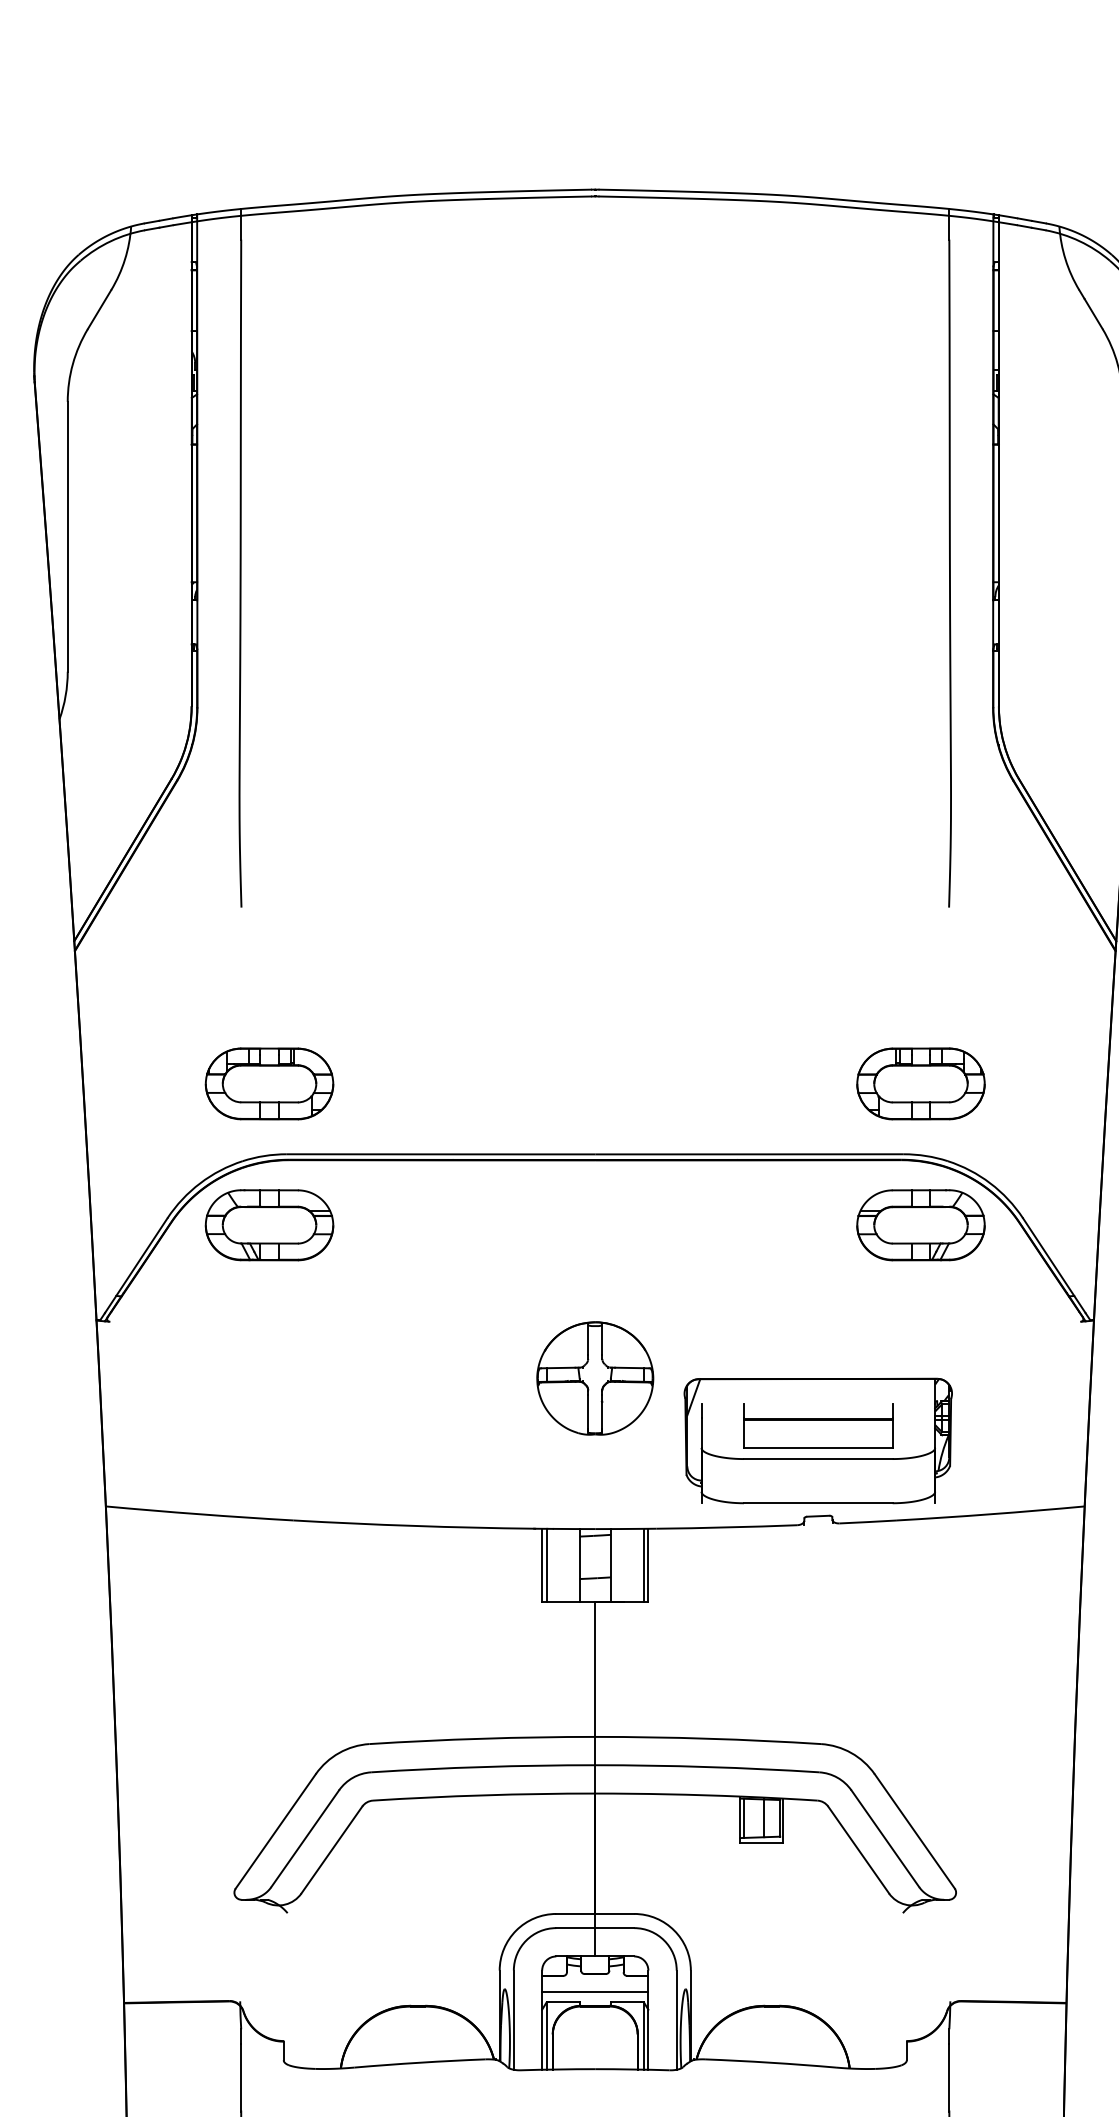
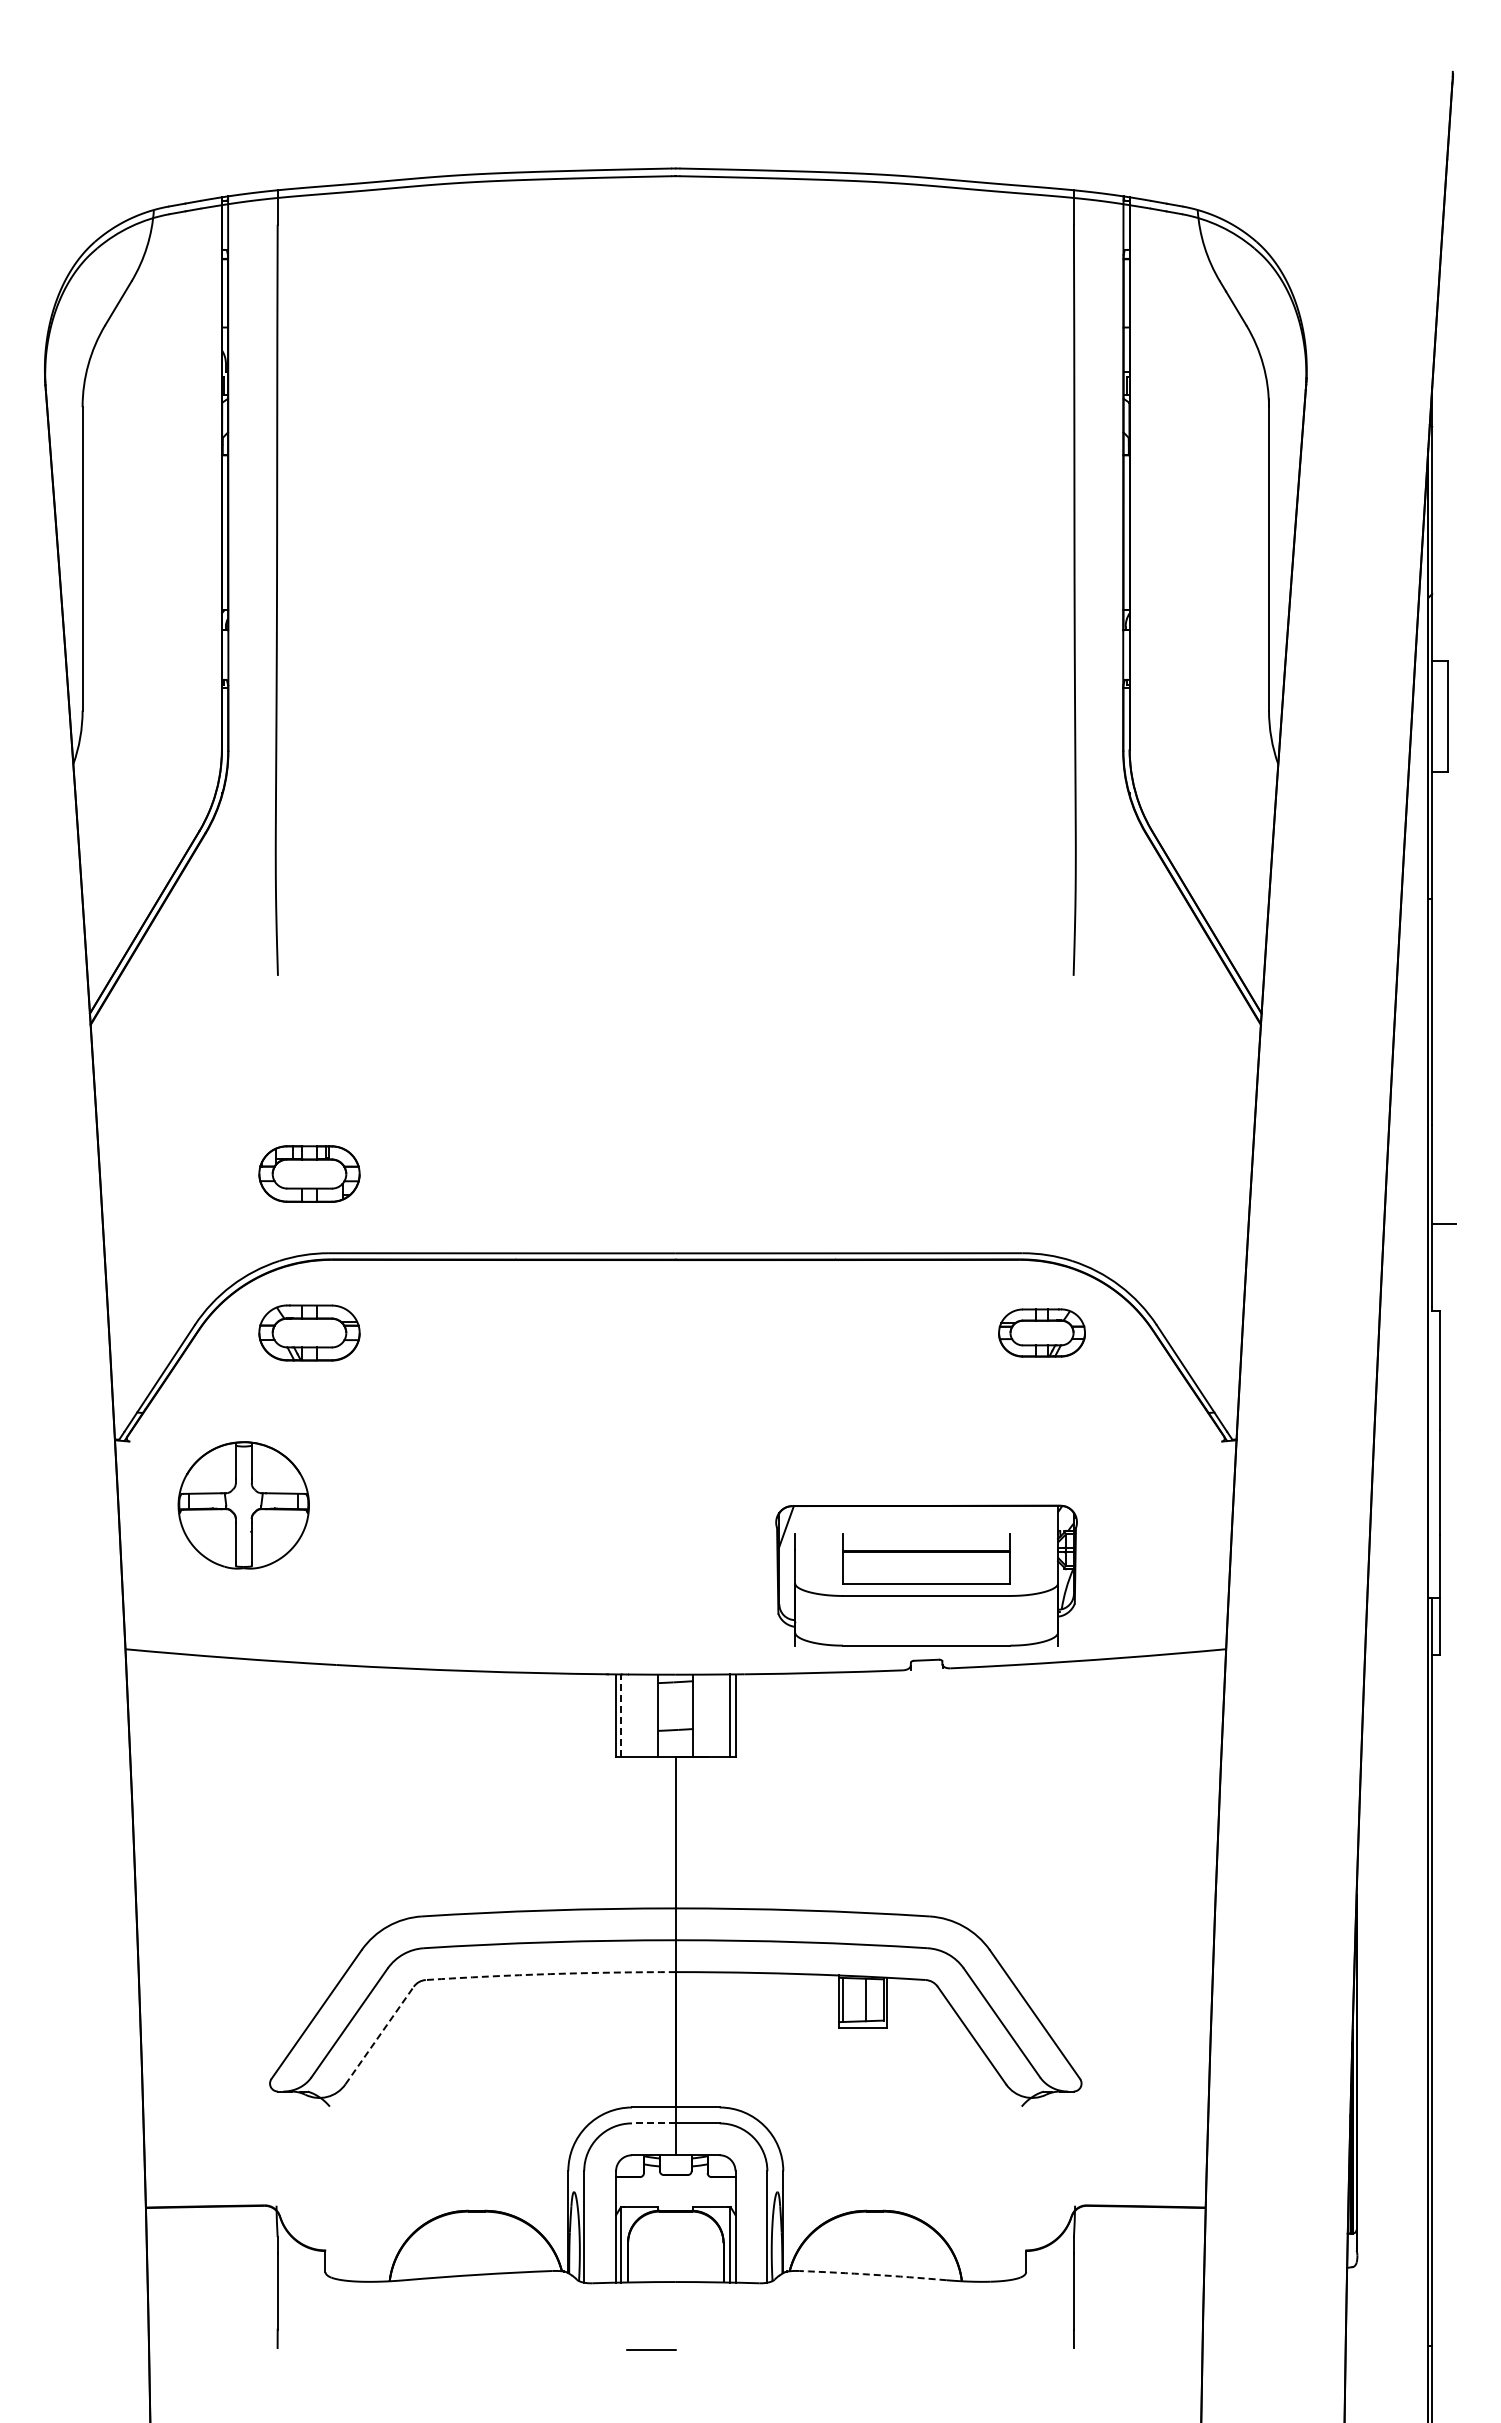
part: (269, 1083) -> (309, 1173), size x0.7
part: (920, 1083) -> (1041, 1173), removed
part: (269, 1224) -> (309, 1332), size x0.7
part: (920, 1224) -> (1041, 1332), size x0.6
part: (595, 1378) -> (243, 1505), moved
line: (546, 1565) -> (621, 1715), solid -> dashed
arc: (483, 1795) -> (550, 1974), solid -> dashed
line: (331, 1849) -> (379, 2035), solid -> dashed
line: (575, 1928) -> (653, 2123), solid -> dashed
line: (595, 1992) -> (675, 2195), removed
arc: (770, 2062) -> (872, 2274), solid -> dashed

